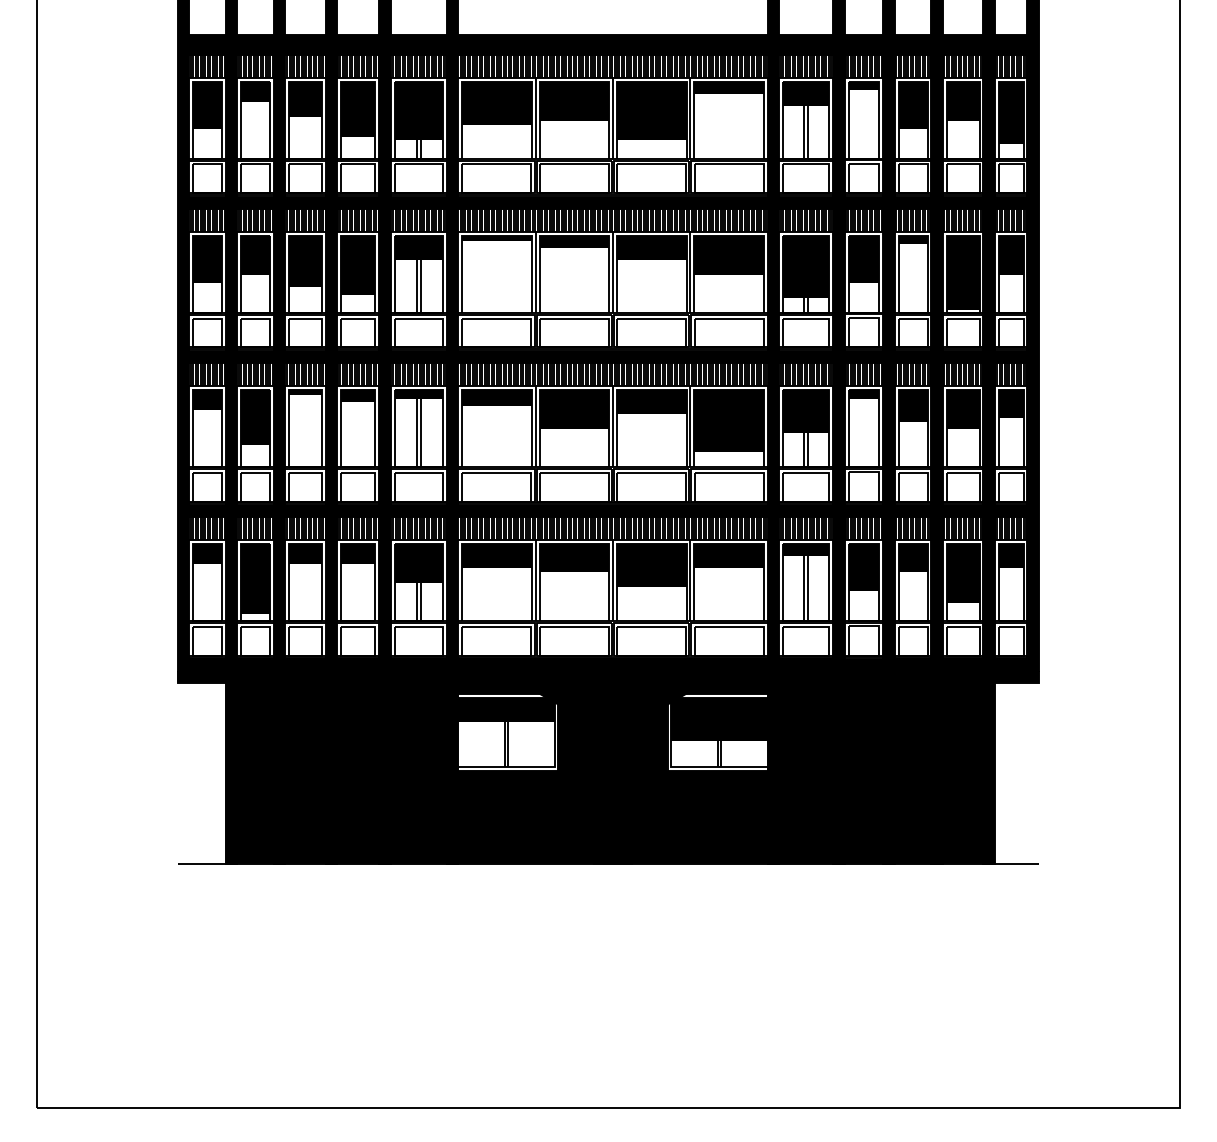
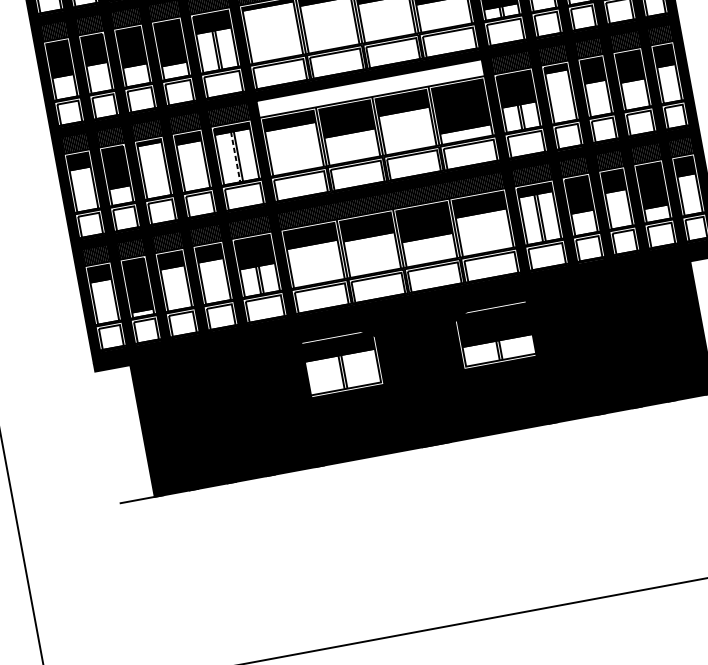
hatch: (613, 373) -> (370, 87), removed
line: (416, 432) -> (235, 157), solid -> dashed

